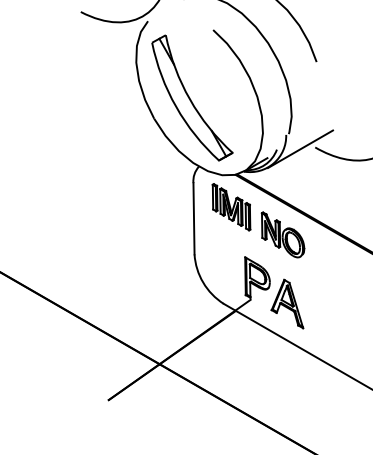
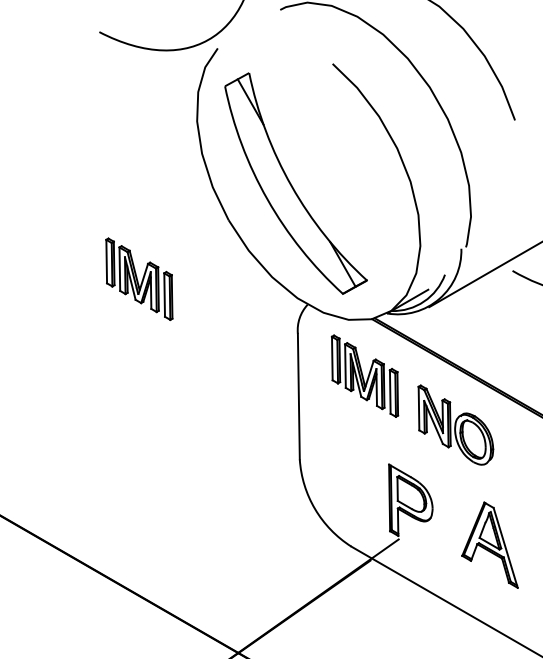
part: (103, 152) -> (139, 279), added
part: (287, 303) -> (490, 544), moved

